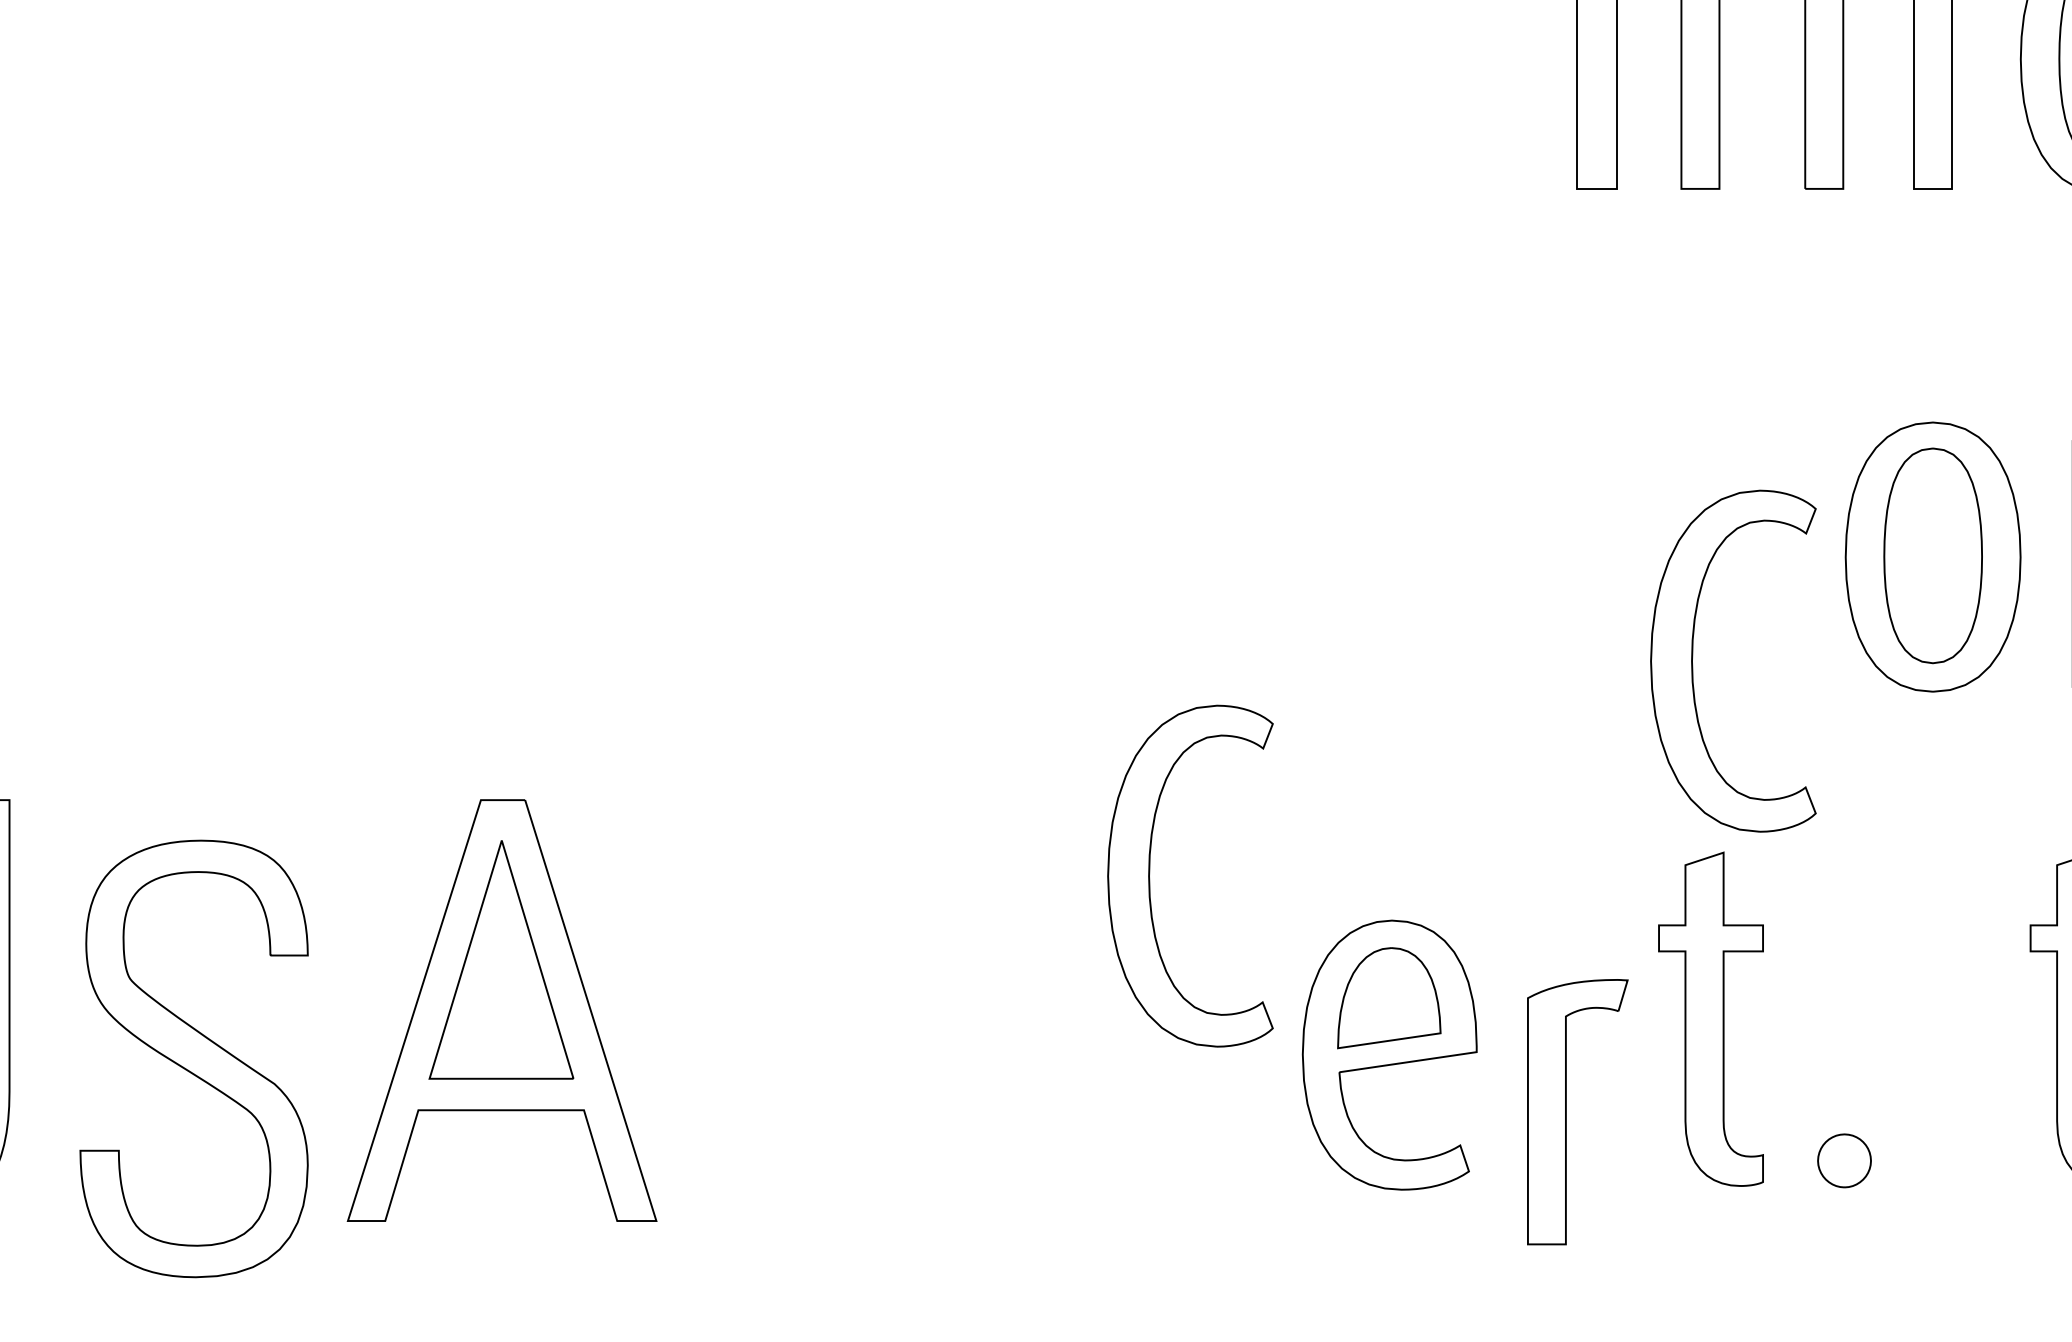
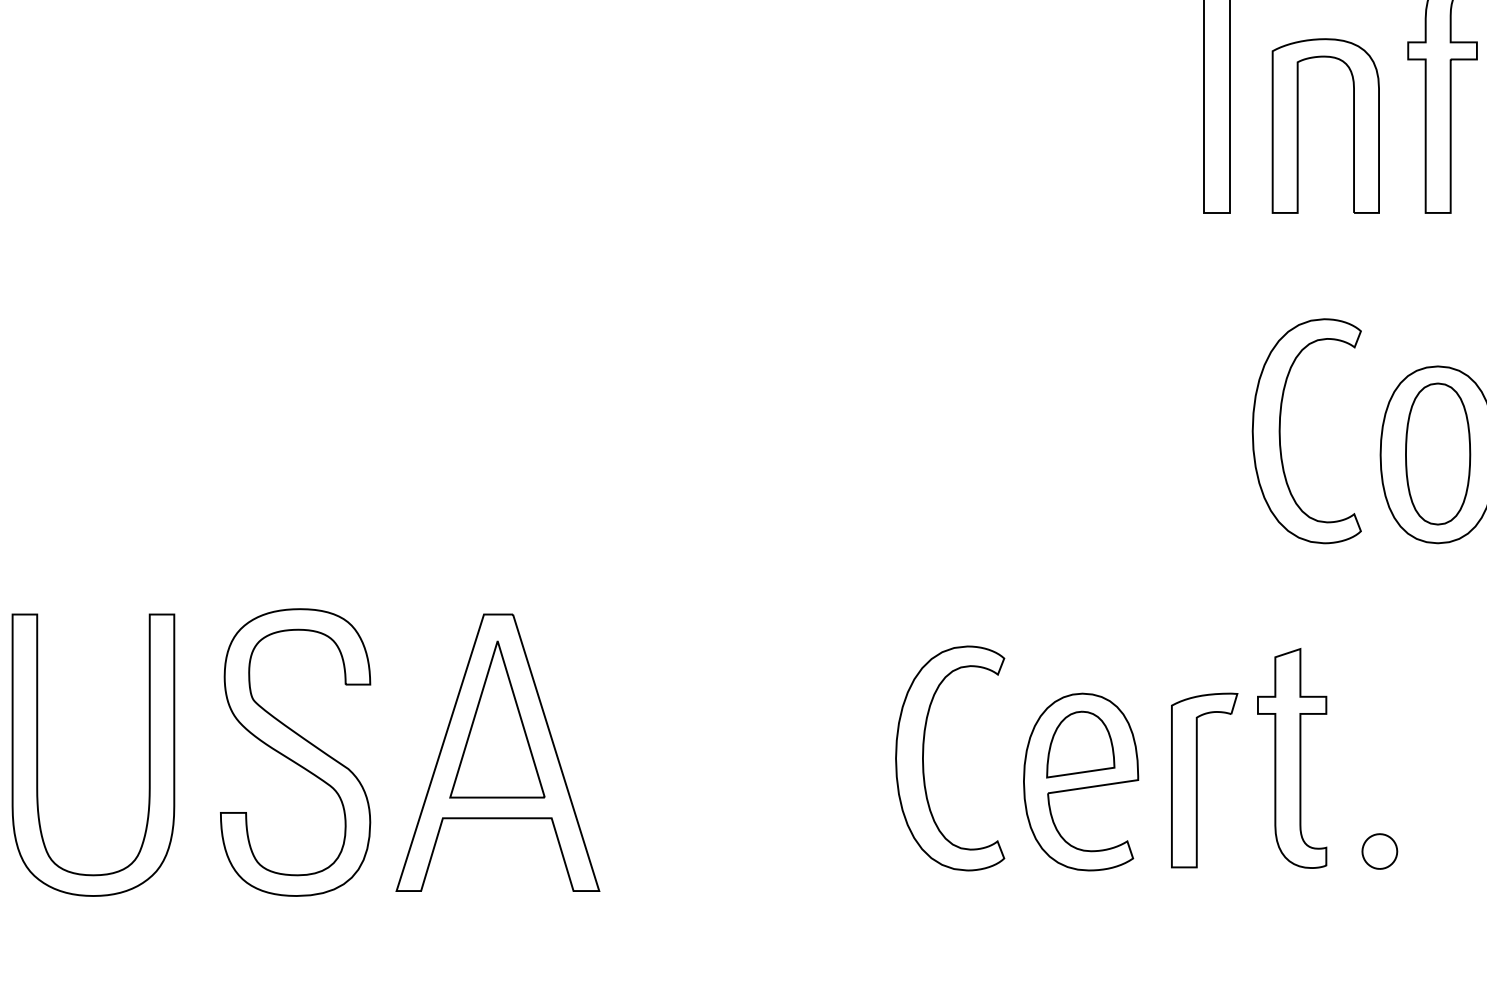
part: (1693, 661) -> (1280, 431), moved
part: (1151, 865) -> (924, 751), moved
part: (194, 1058) -> (295, 752), moved
part: (1566, 1112) -> (1197, 780), moved

